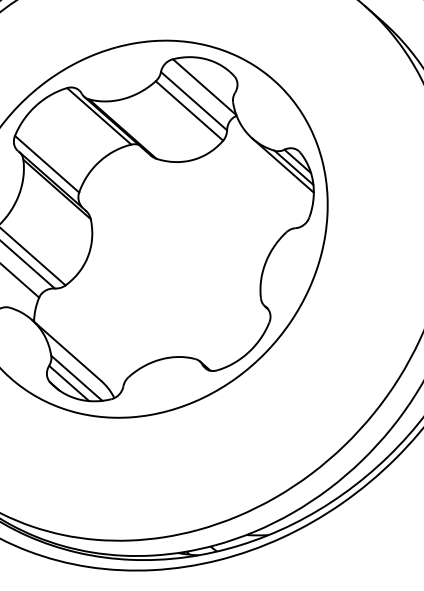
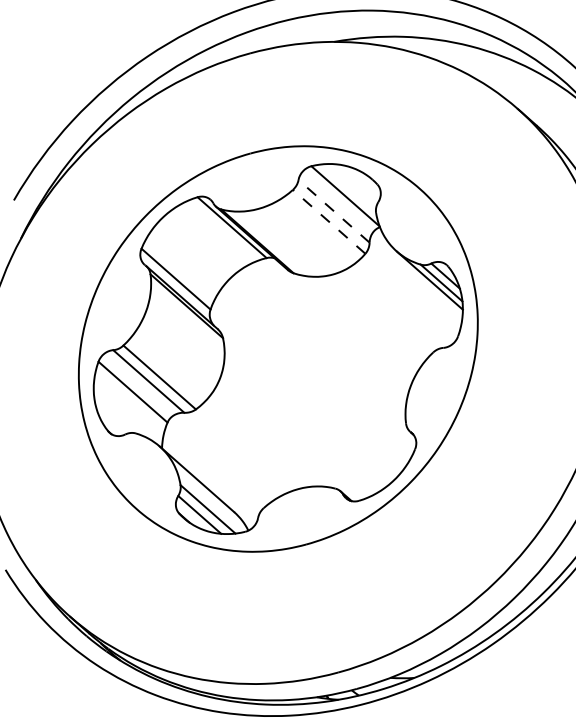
line: (193, 101) -> (333, 211), solid -> dashed
line: (188, 110) -> (328, 221), solid -> dashed

